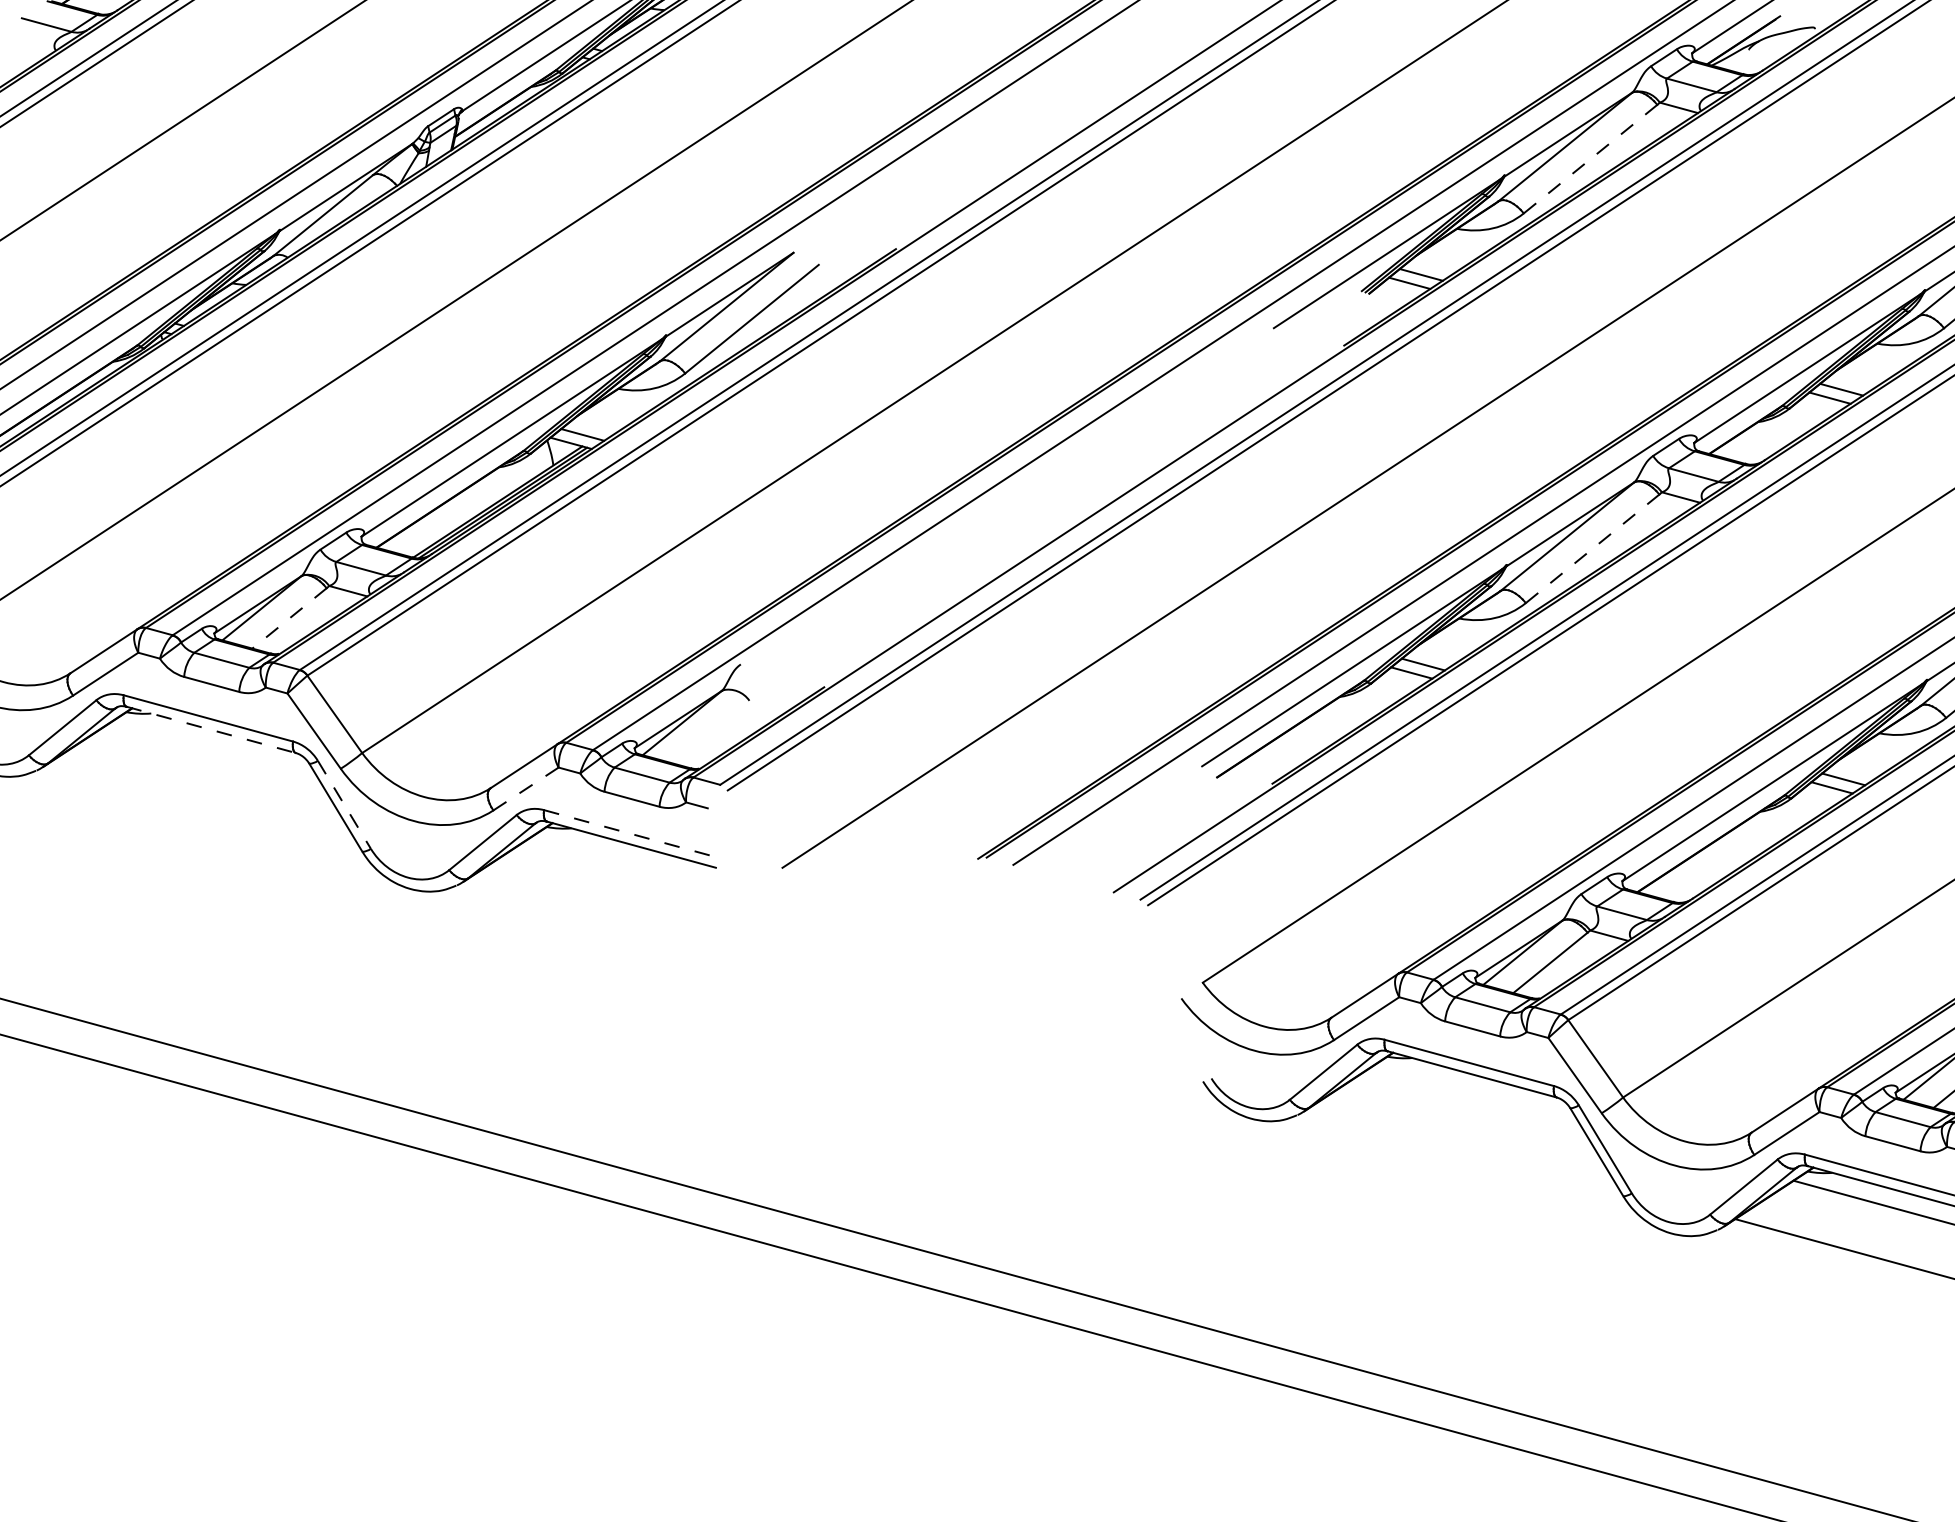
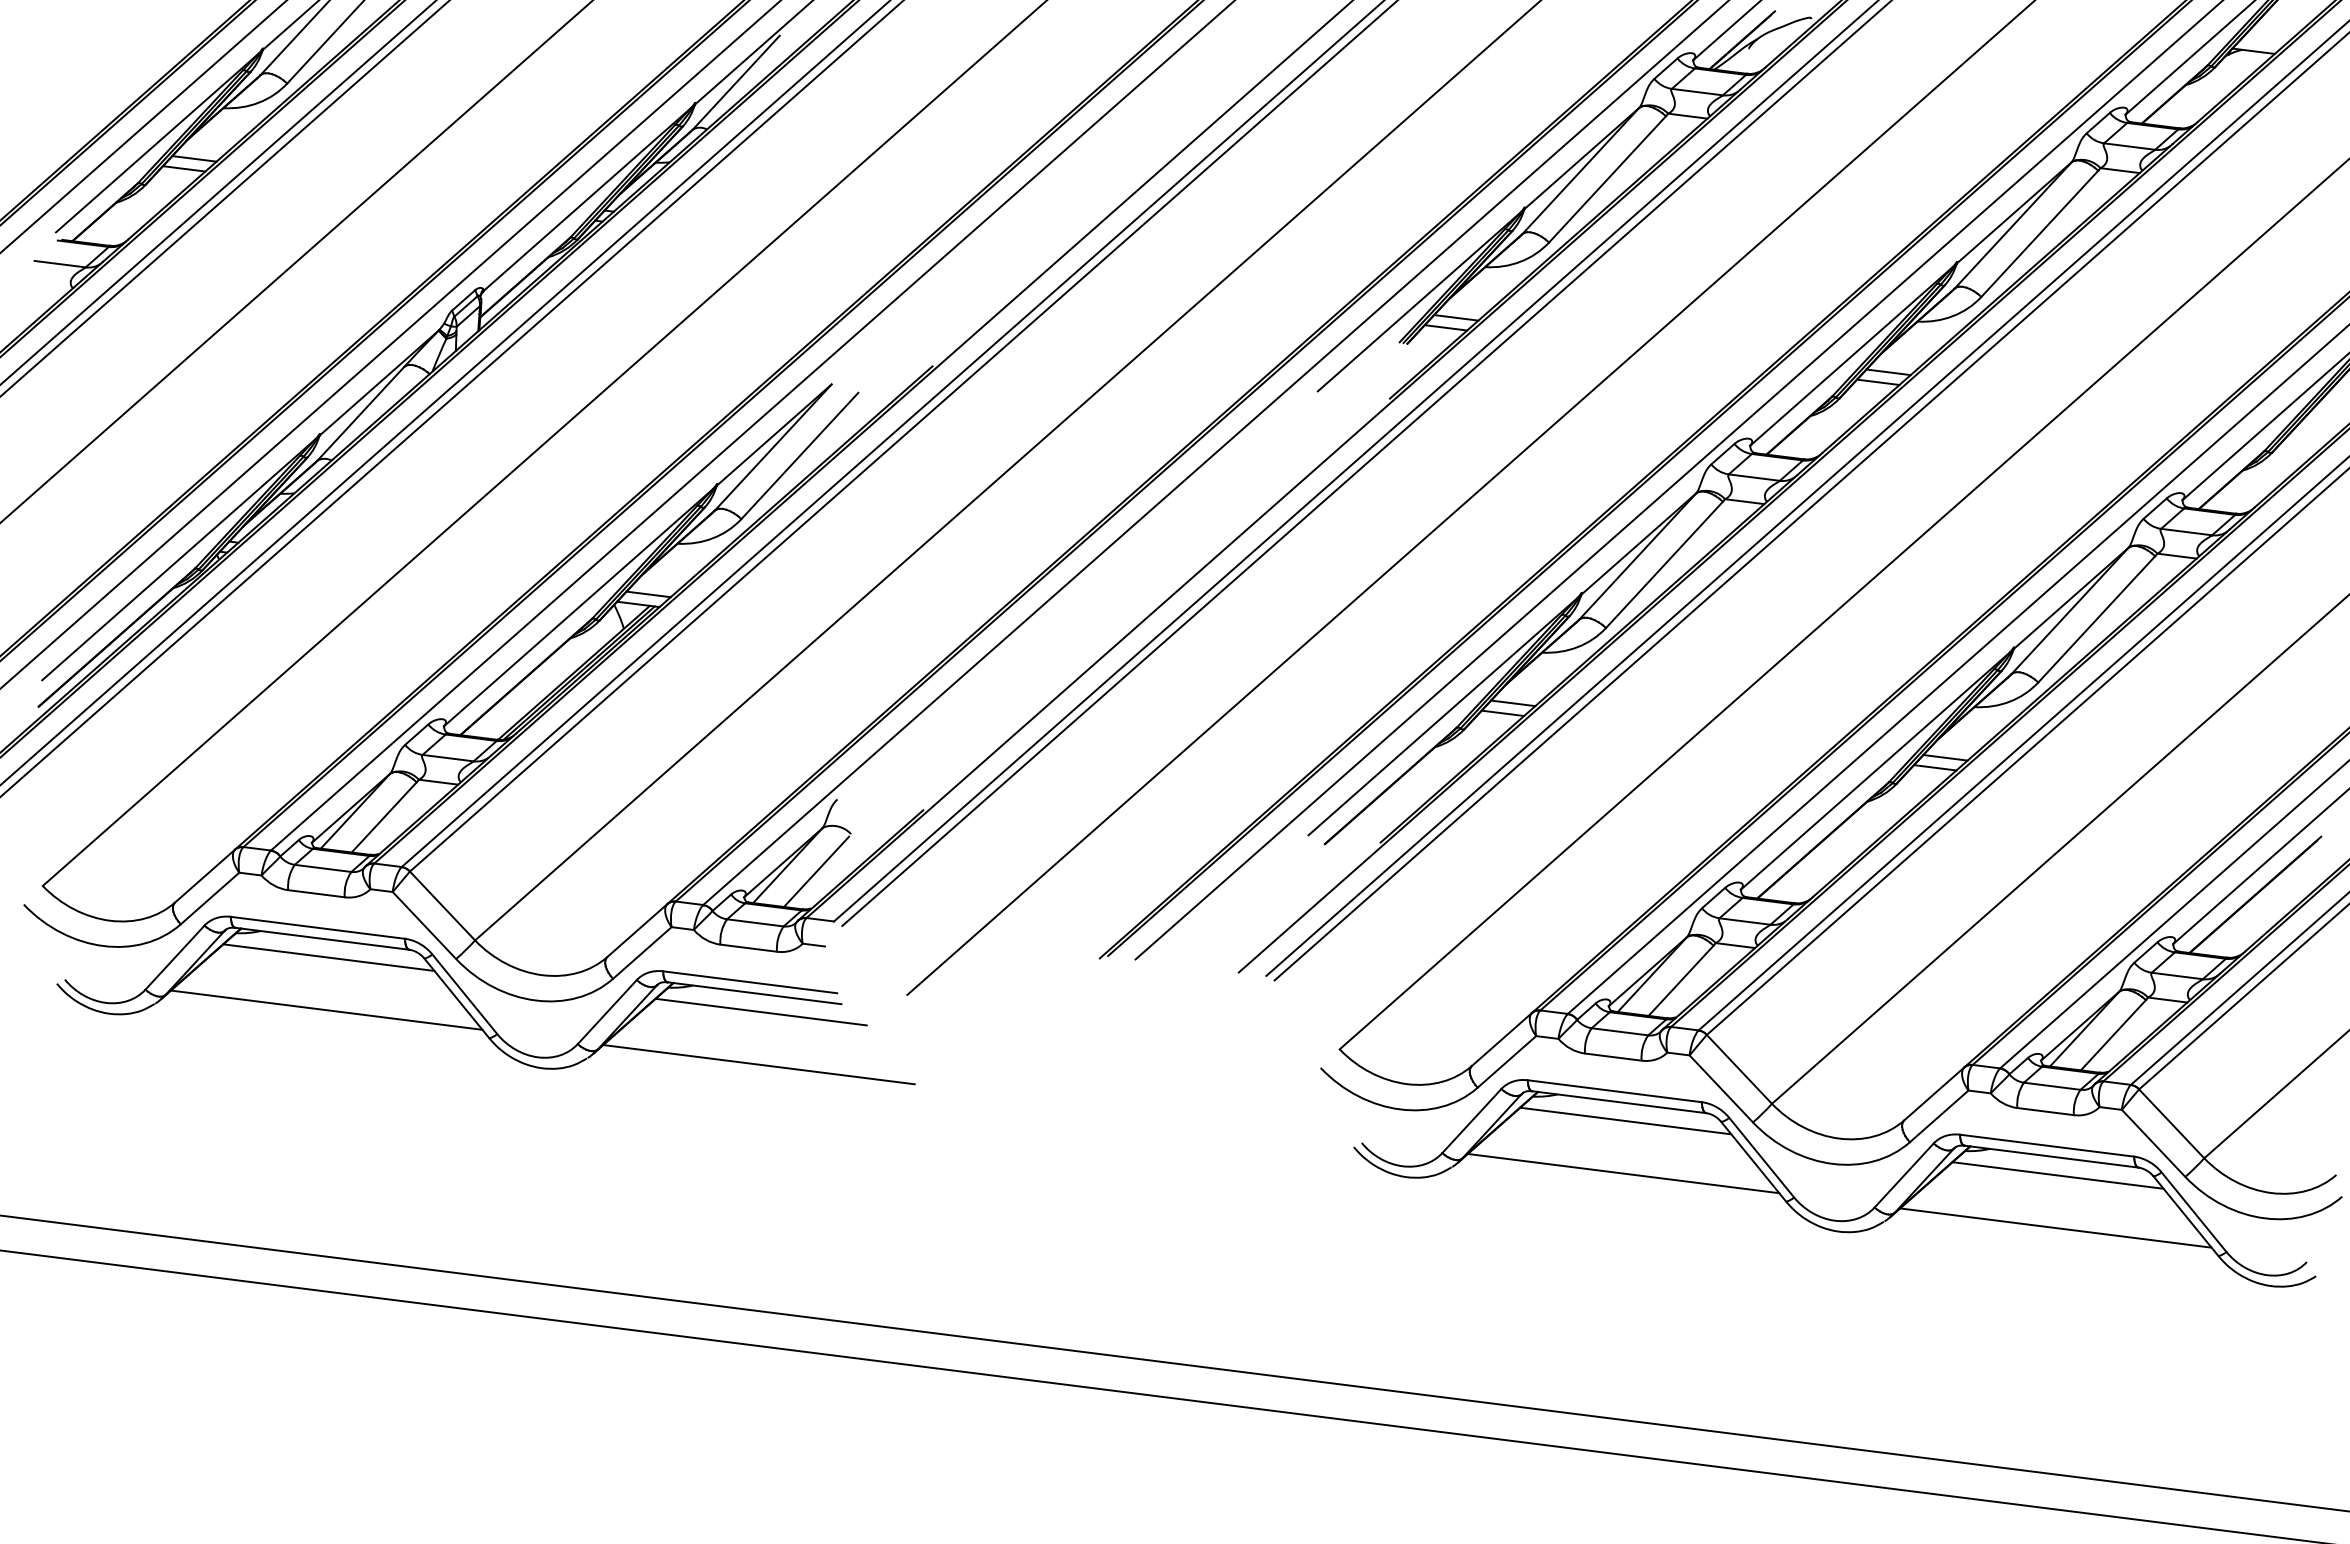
line: (1590, 159) -> (1607, 179), dashed -> solid
line: (1592, 549) -> (1664, 565), dashed -> solid
line: (289, 618) -> (384, 817), dashed -> solid
line: (211, 729) -> (322, 938), dashed -> solid
line: (709, 732) -> (816, 871), added
line: (214, 749) -> (328, 957), added
line: (525, 789) -> (641, 953), dashed -> solid
line: (205, 800) -> (326, 1009), added
line: (345, 805) -> (465, 994), dashed -> solid
line: (628, 833) -> (750, 982), dashed -> solid
line: (634, 863) -> (760, 1011), added
line: (625, 915) -> (758, 1064), added
line: (1475, 1093) -> (1625, 1120), added
line: (1466, 1145) -> (1623, 1173), added

